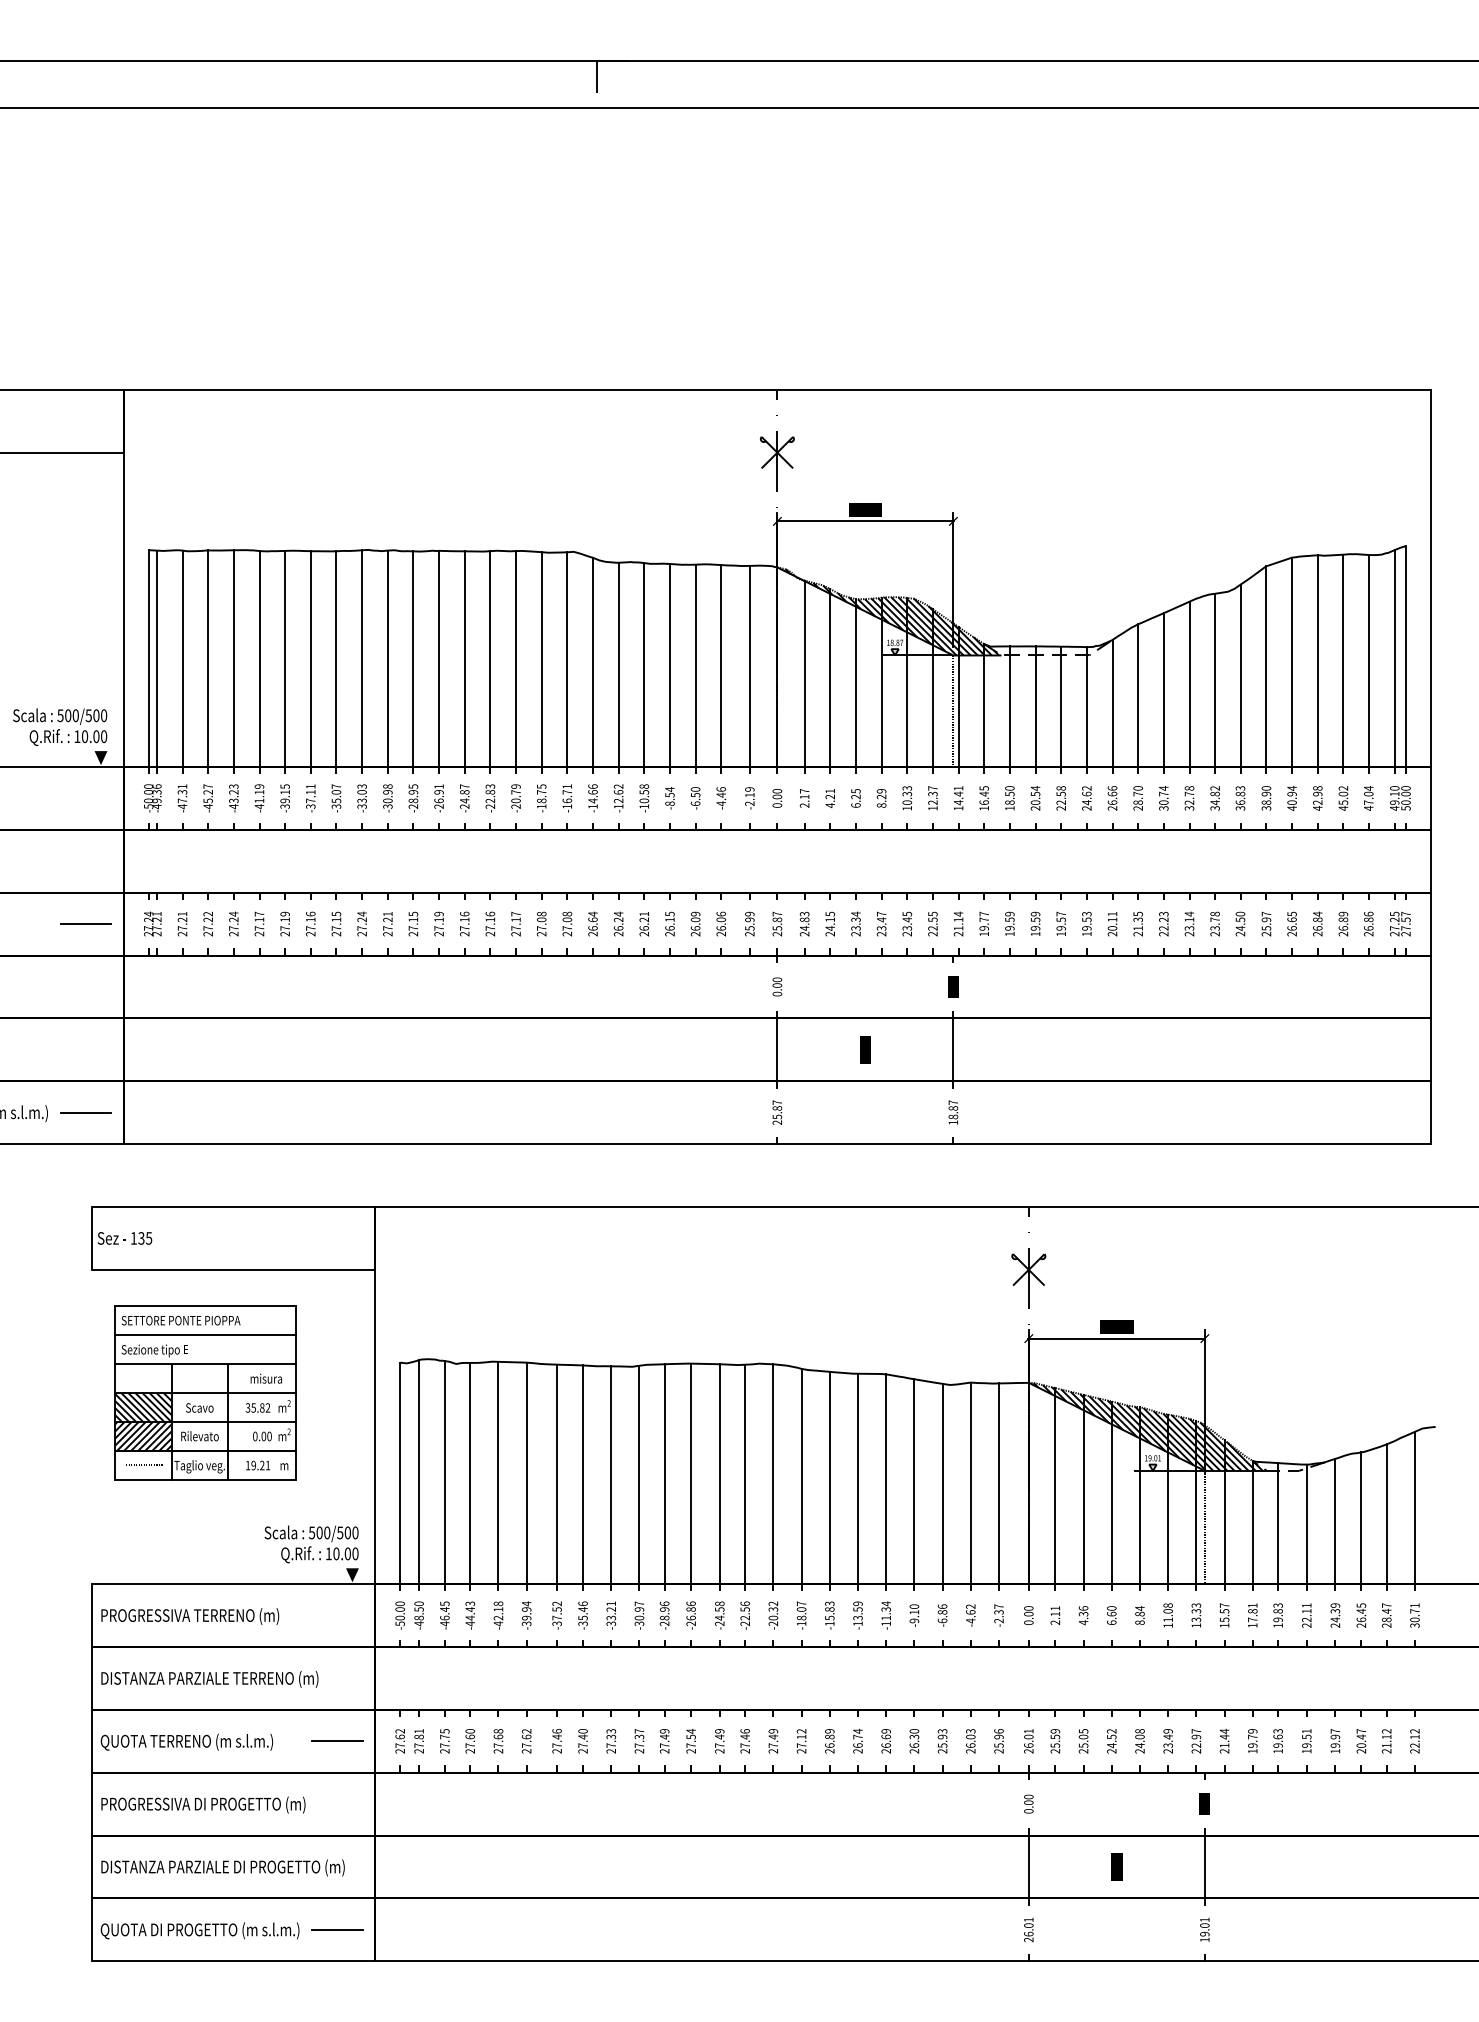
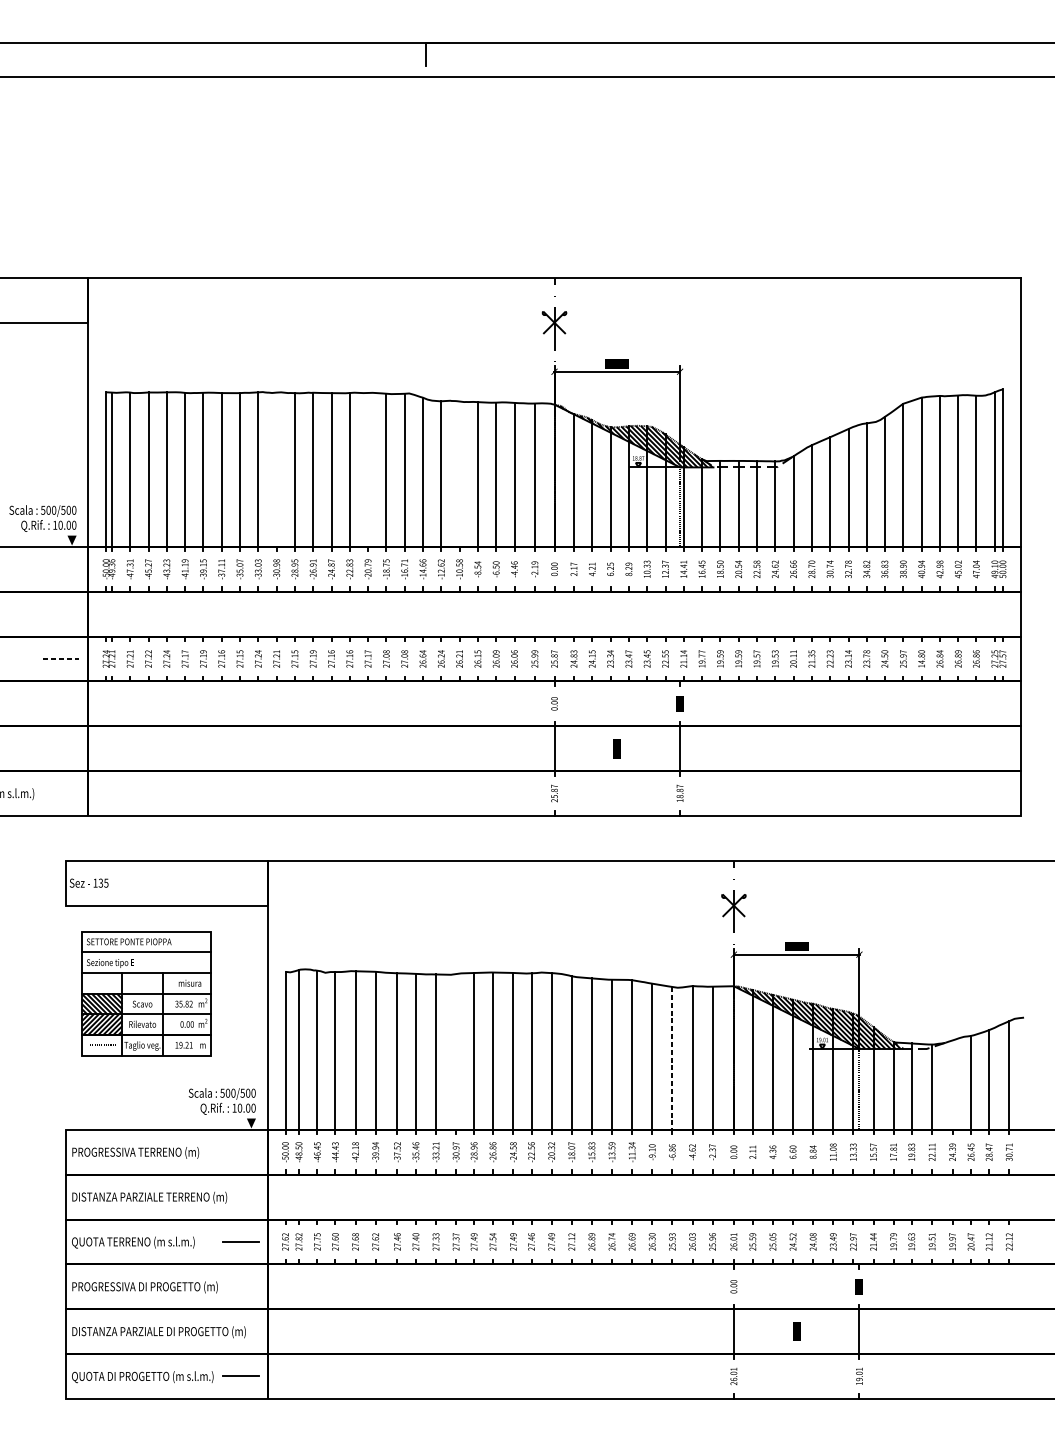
line: (387, 658) -> (276, 469), removed
line: (516, 658) -> (368, 469), removed
line: (644, 664) -> (459, 473), removed
text: (1291, 923) -> (921, 658), 26.65 -> 14.80
line: (86, 924) -> (61, 659), solid -> dashed
line: (85, 1112) -> (61, 793), removed
line: (639, 1474) -> (456, 1051), removed
line: (942, 1484) -> (672, 1058), solid -> dashed
line: (1335, 1521) -> (952, 1085), removed
text: (418, 1731) -> (298, 1234), 27.81 -> 27.82

